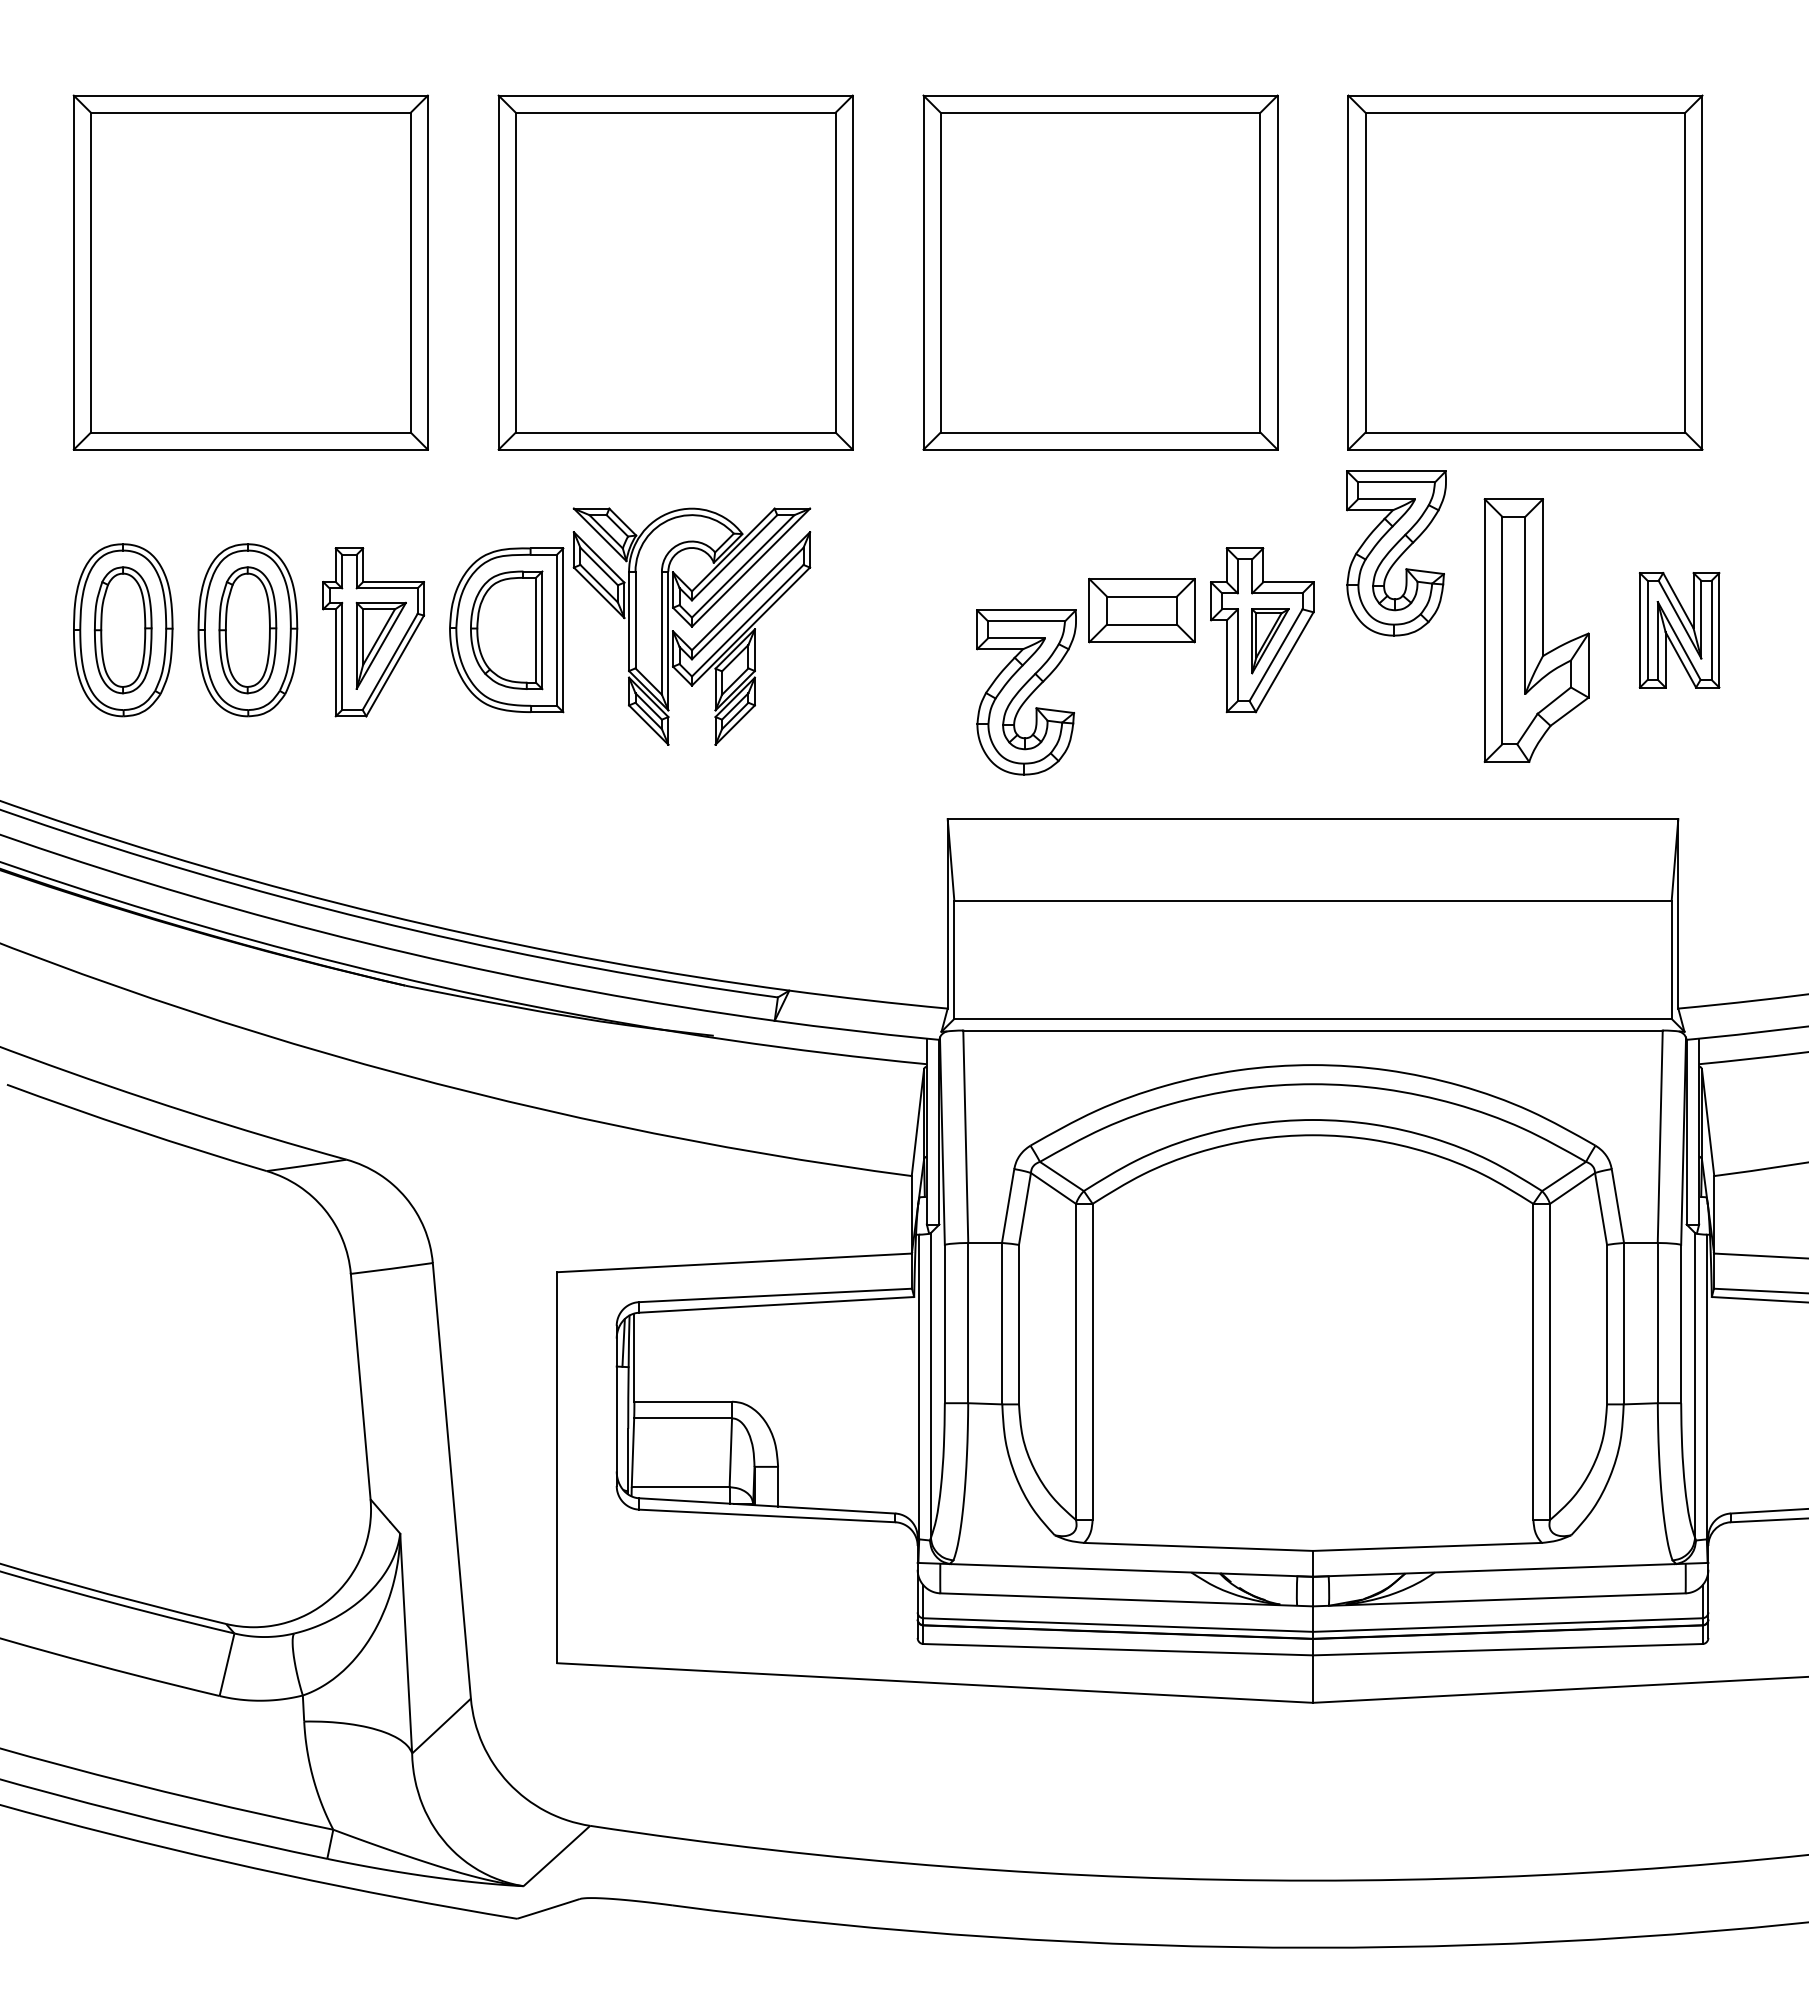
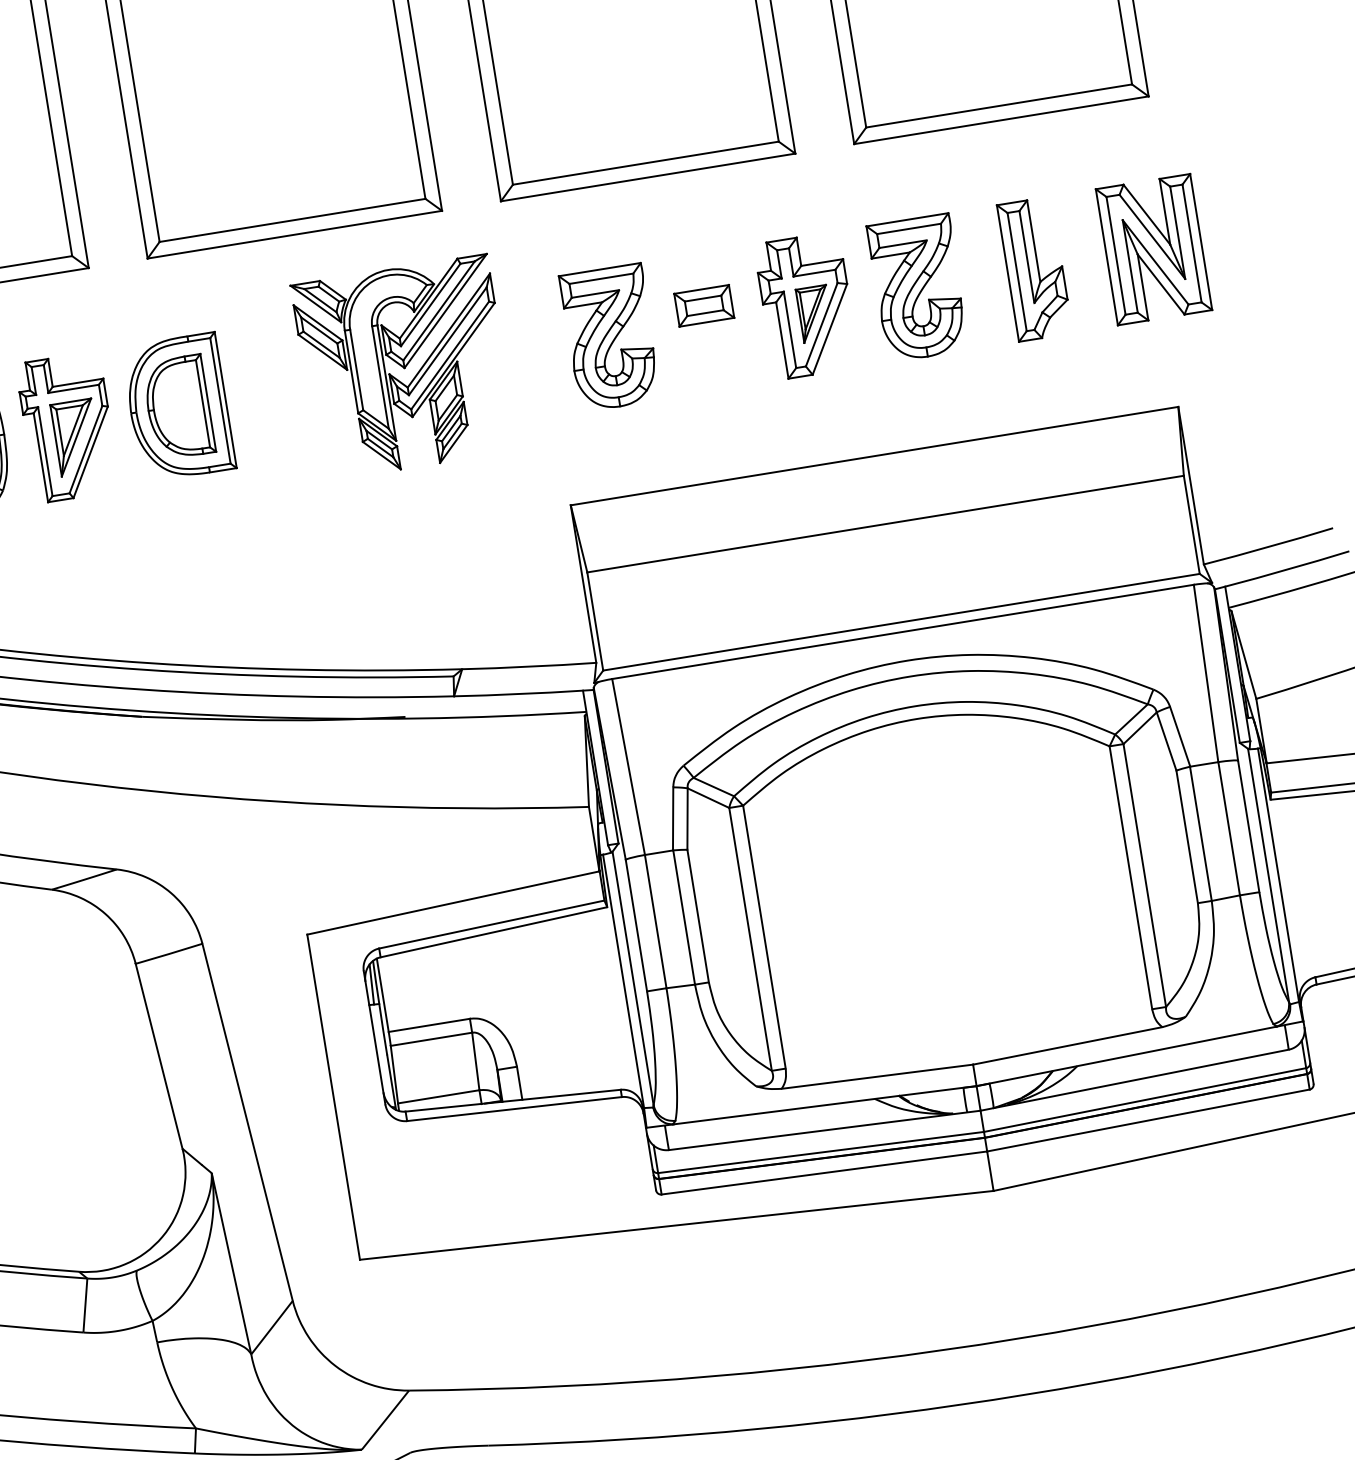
part: (1396, 553) -> (918, 287), moved
part: (1141, 610) -> (703, 305), size x0.62
part: (691, 626) -> (404, 367), moved
part: (1535, 630) -> (1034, 269), size x0.62
part: (1679, 630) -> (1153, 249), size x1.43
part: (1026, 692) -> (610, 337), moved

